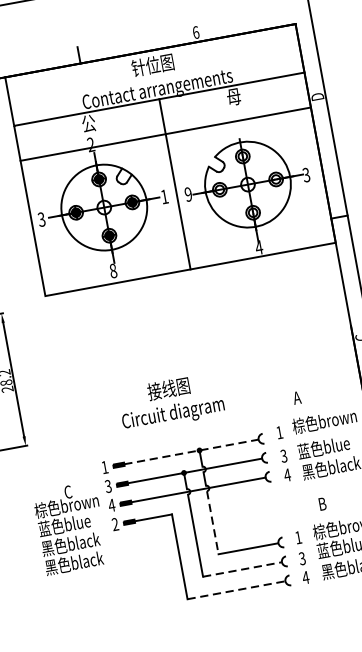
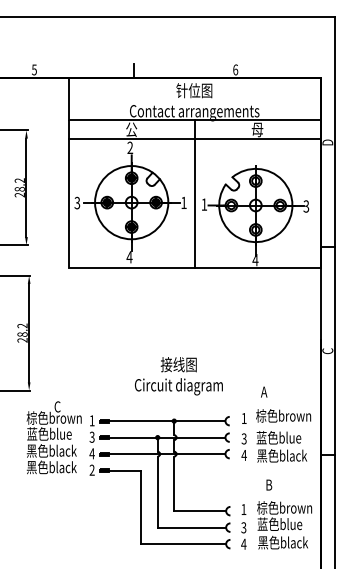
line: (165, 134) -> (194, 139), moved
text: (188, 194) -> (204, 204), 9 -> 1
text: (113, 271) -> (129, 257), 8 -> 4
text: (170, 402) -> (178, 376), moved
line: (191, 452) -> (167, 421), dashed -> solid
line: (213, 523) -> (174, 484), dashed -> solid
text: (69, 528) -> (53, 437), moved
line: (241, 569) -> (191, 527), dashed -> solid
line: (236, 590) -> (183, 544), dashed -> solid

